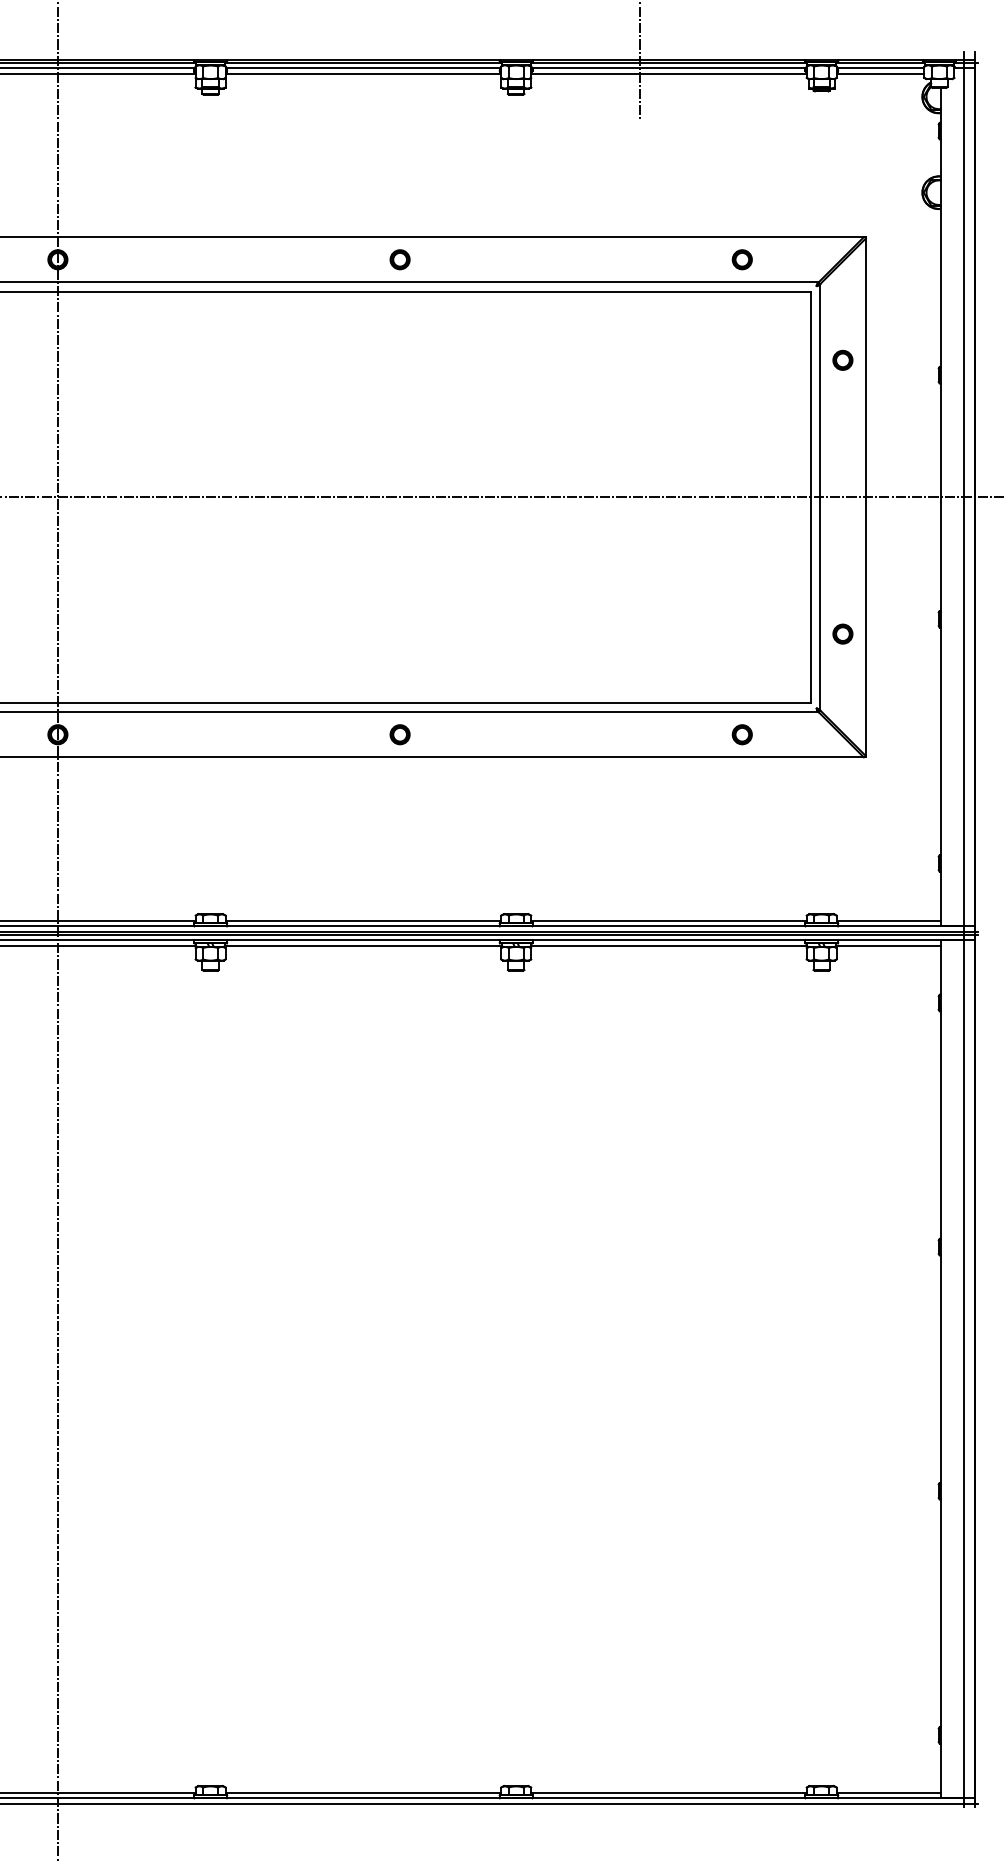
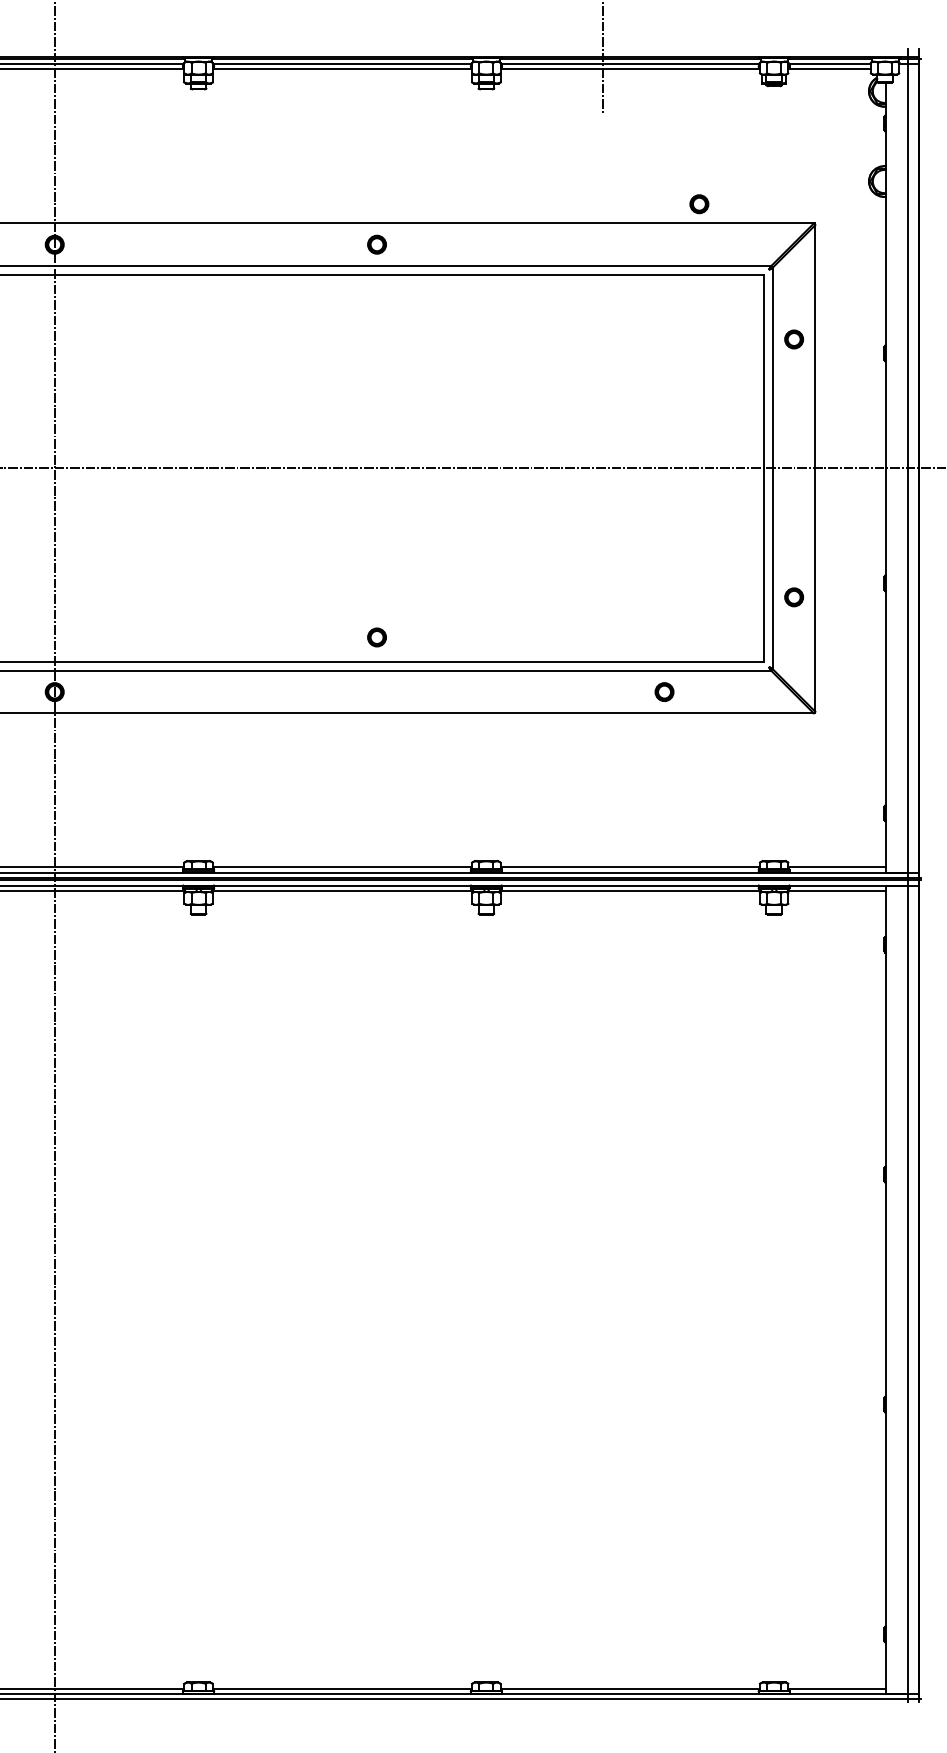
part: (741, 259) -> (698, 203), moved
part: (399, 734) -> (376, 637), moved
part: (741, 734) -> (663, 691), moved

